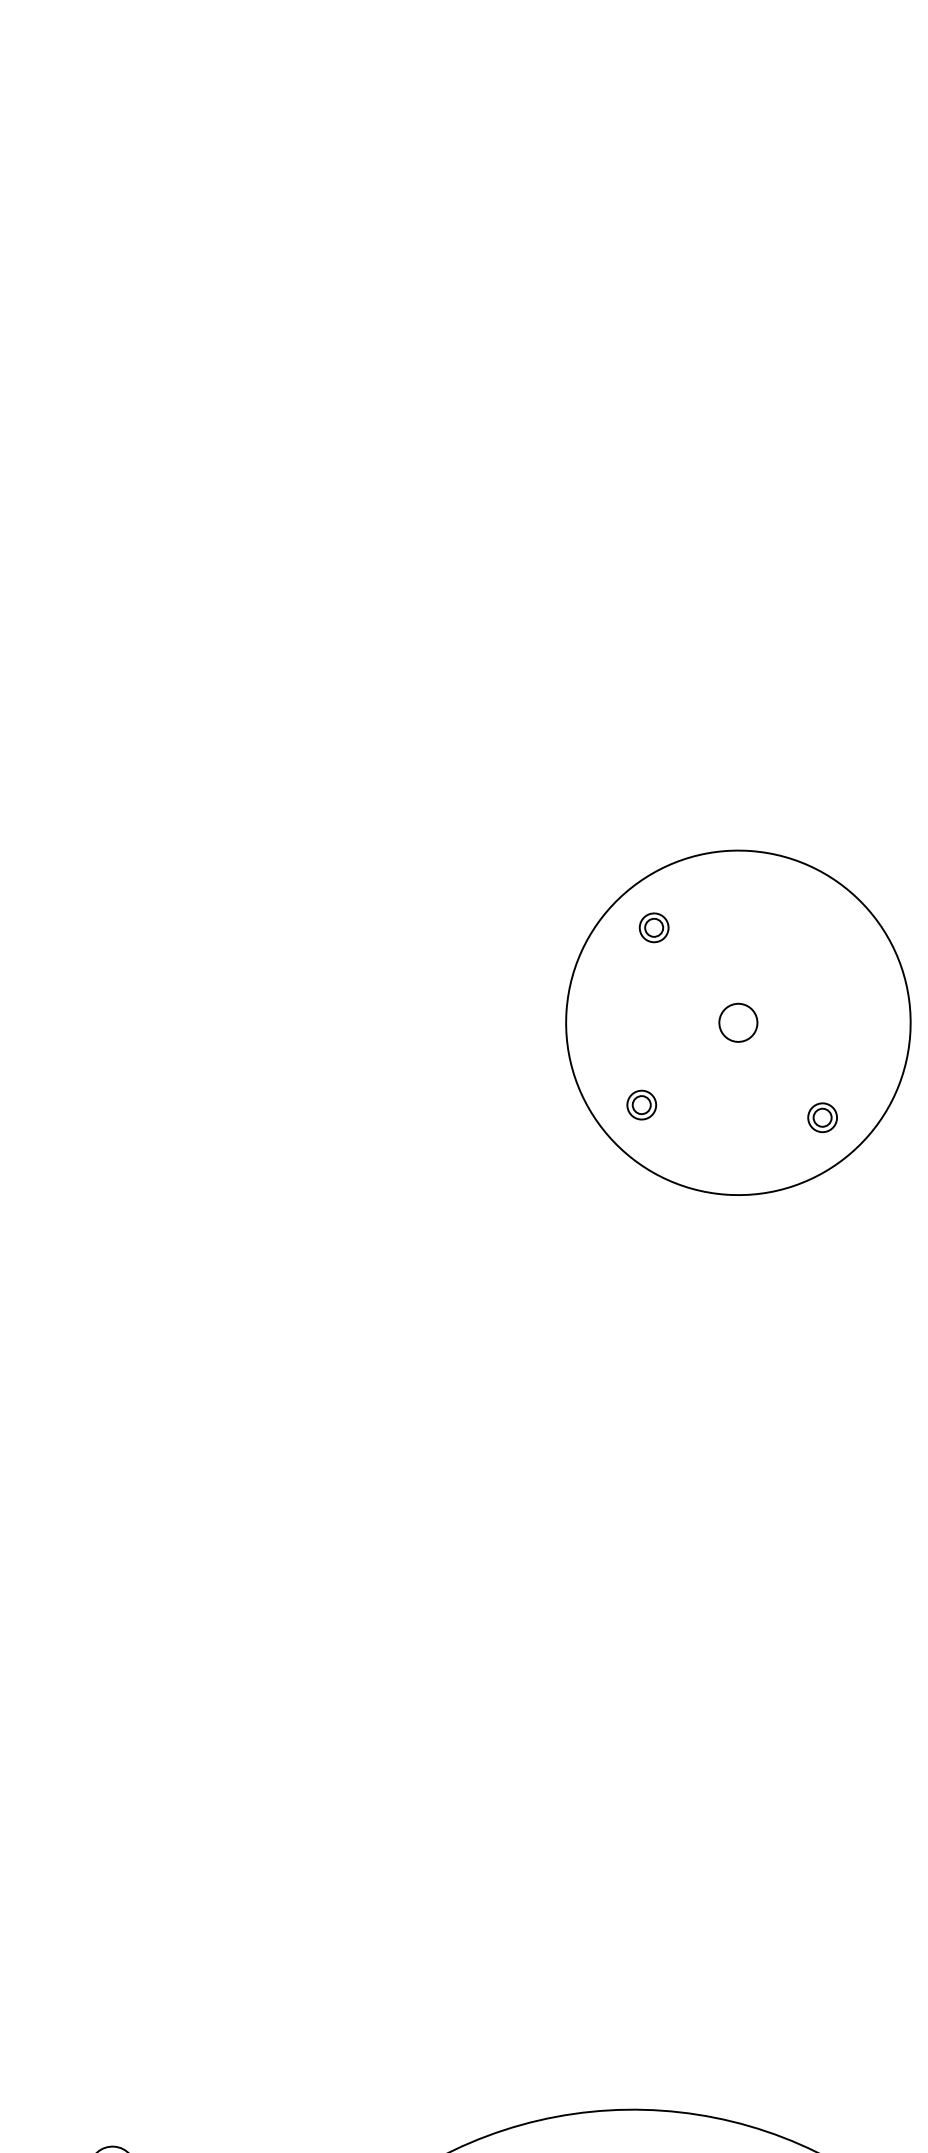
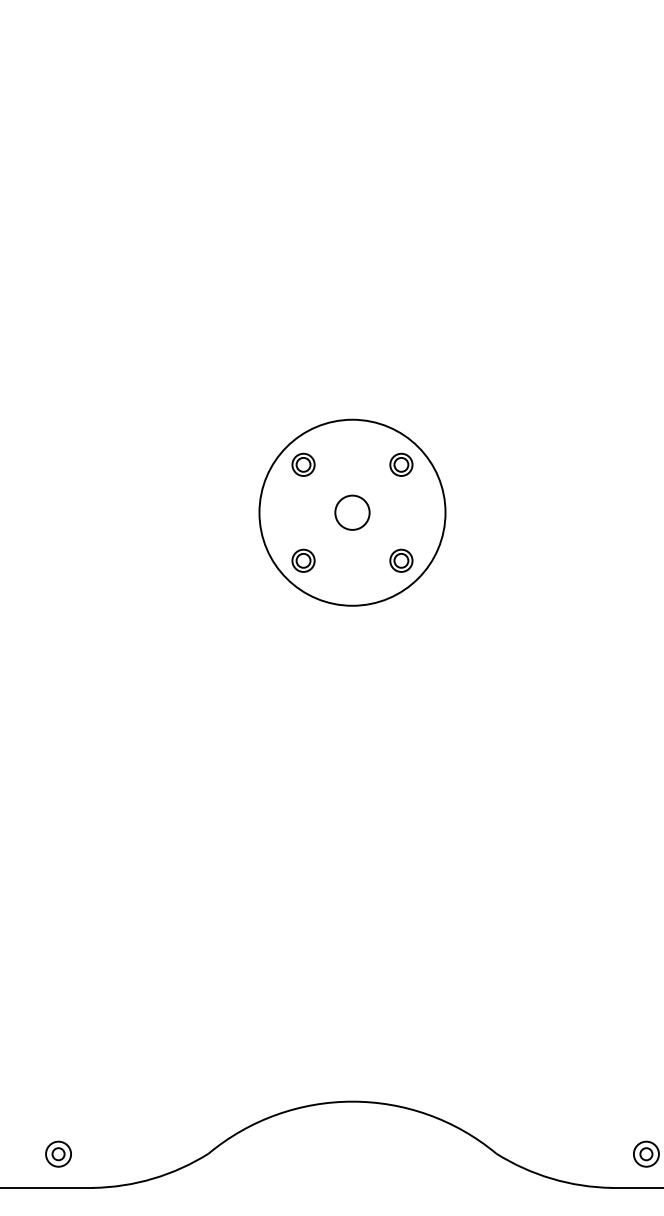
part: (654, 927) -> (303, 464), size x1.43
part: (835, 940) -> (401, 464), added
circle: (738, 1022) -> (352, 512), size x1.67
part: (641, 1104) -> (303, 560), size x1.43
part: (822, 1117) -> (401, 560), size x1.43

